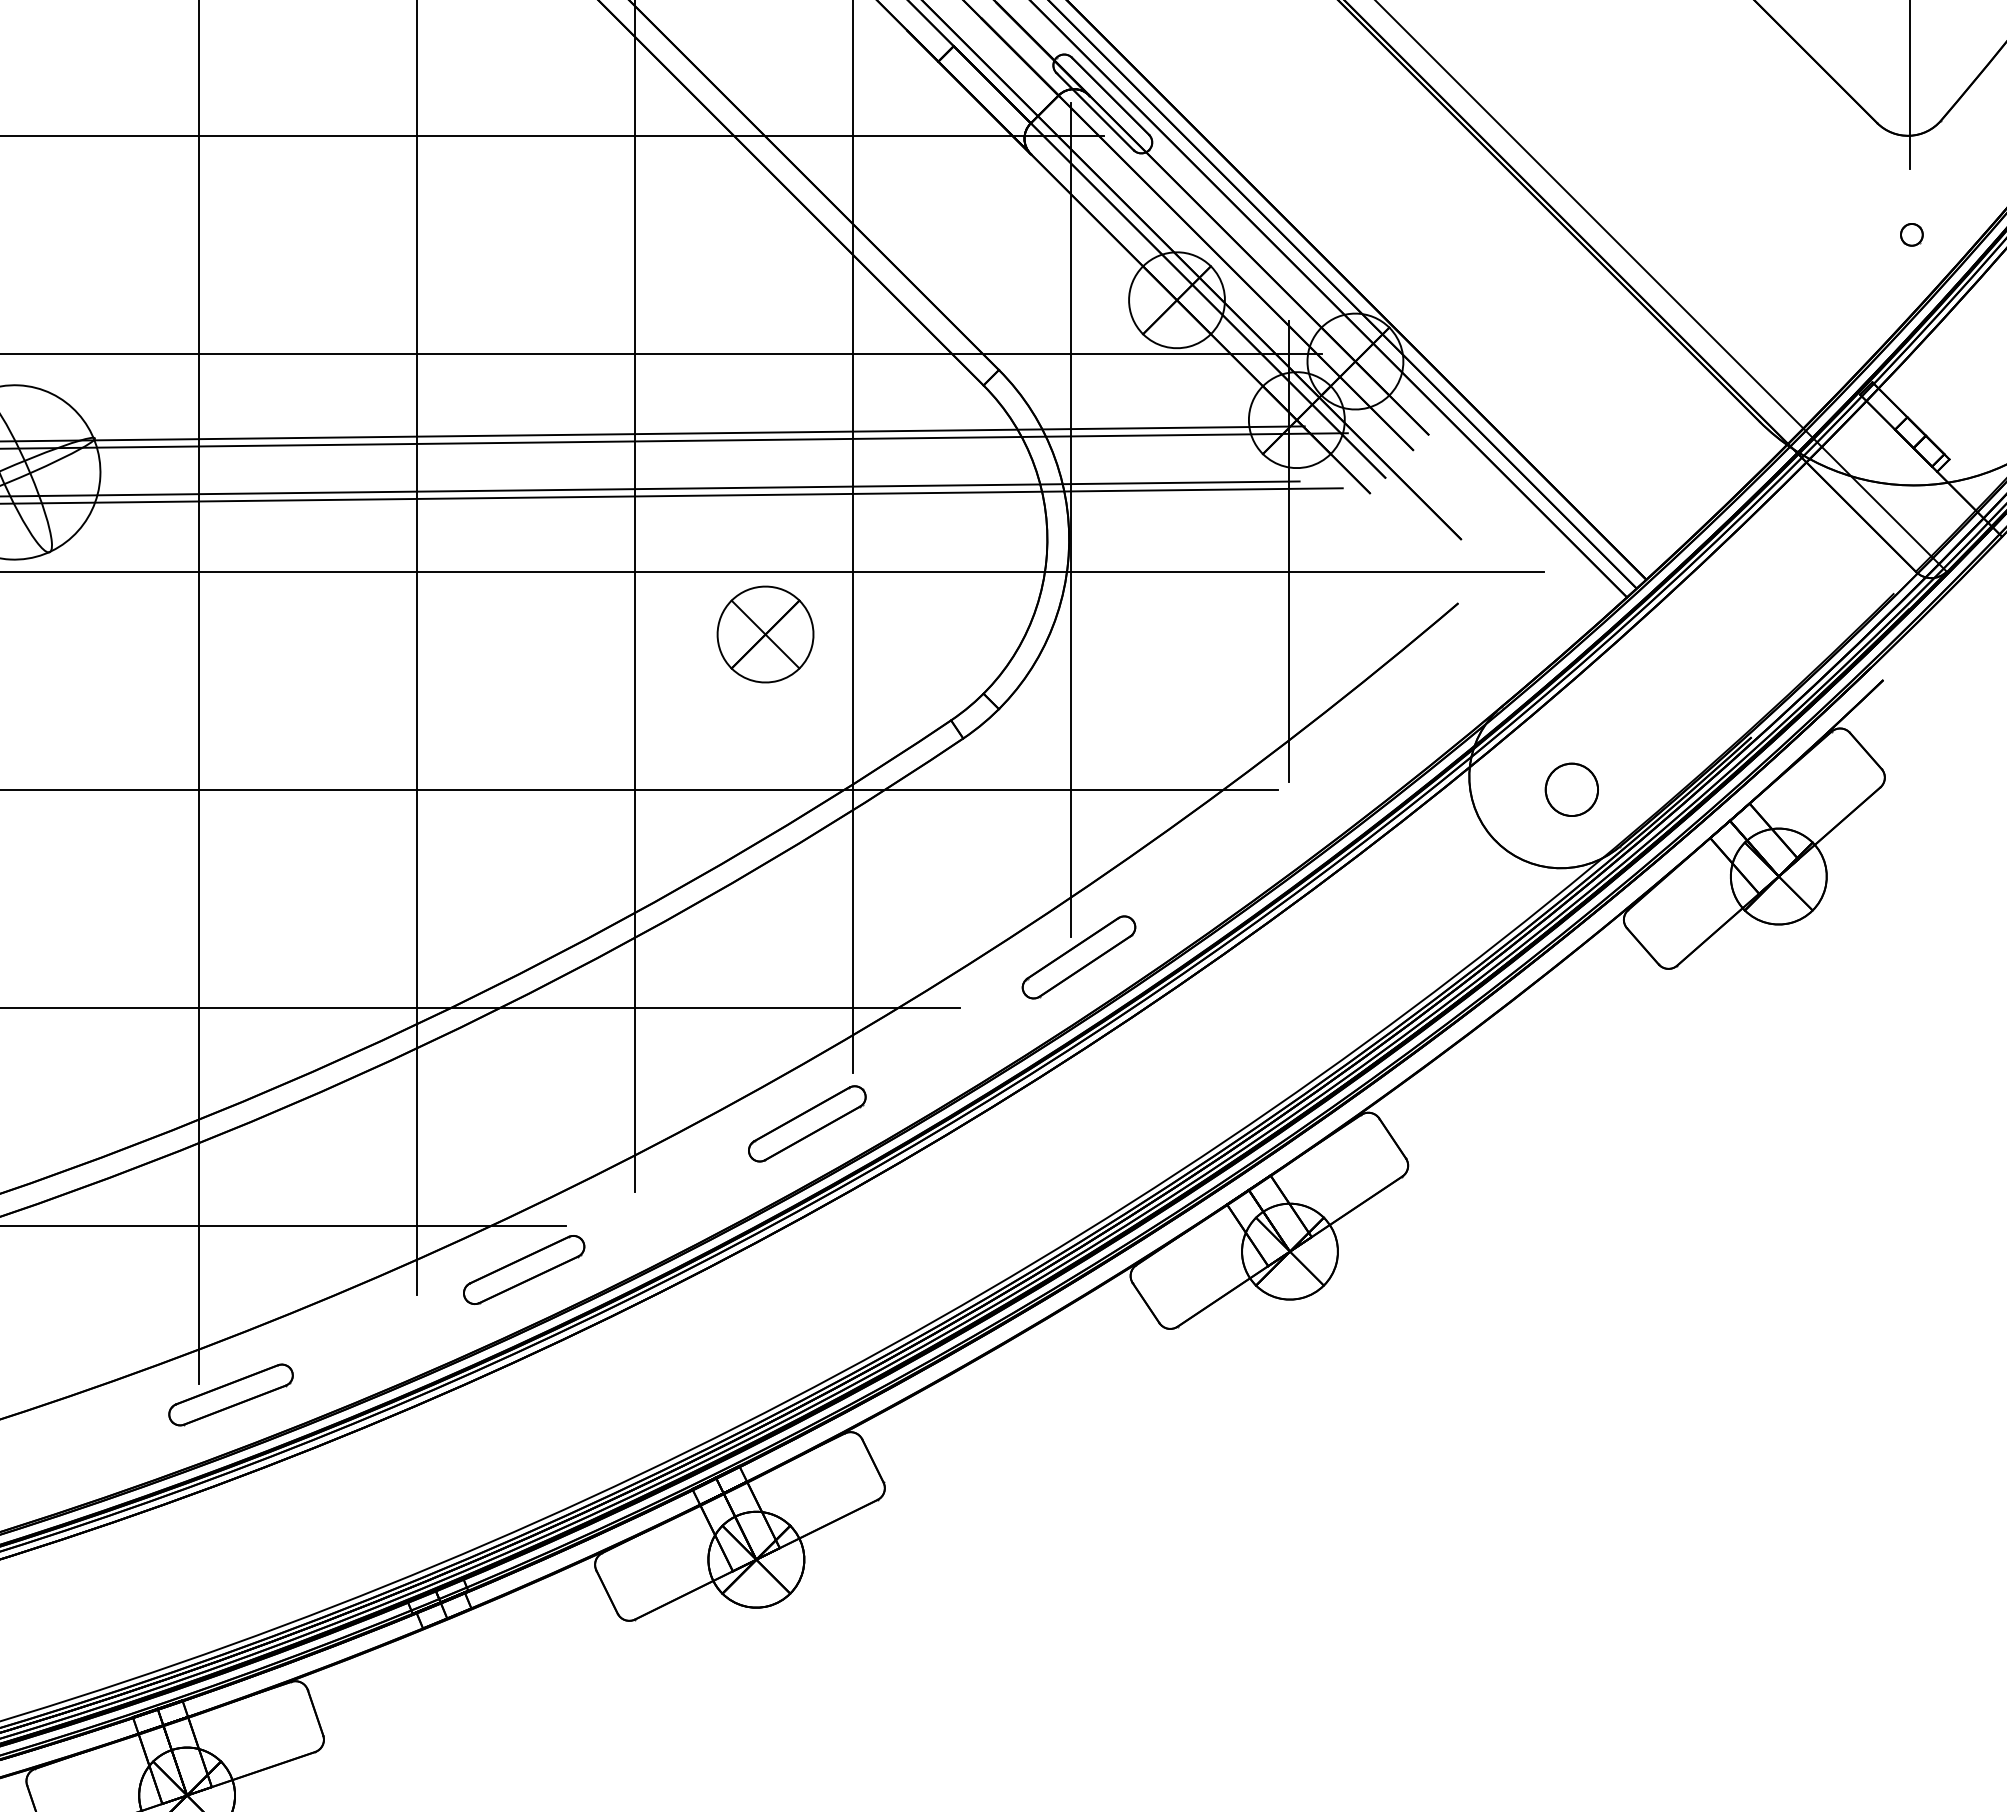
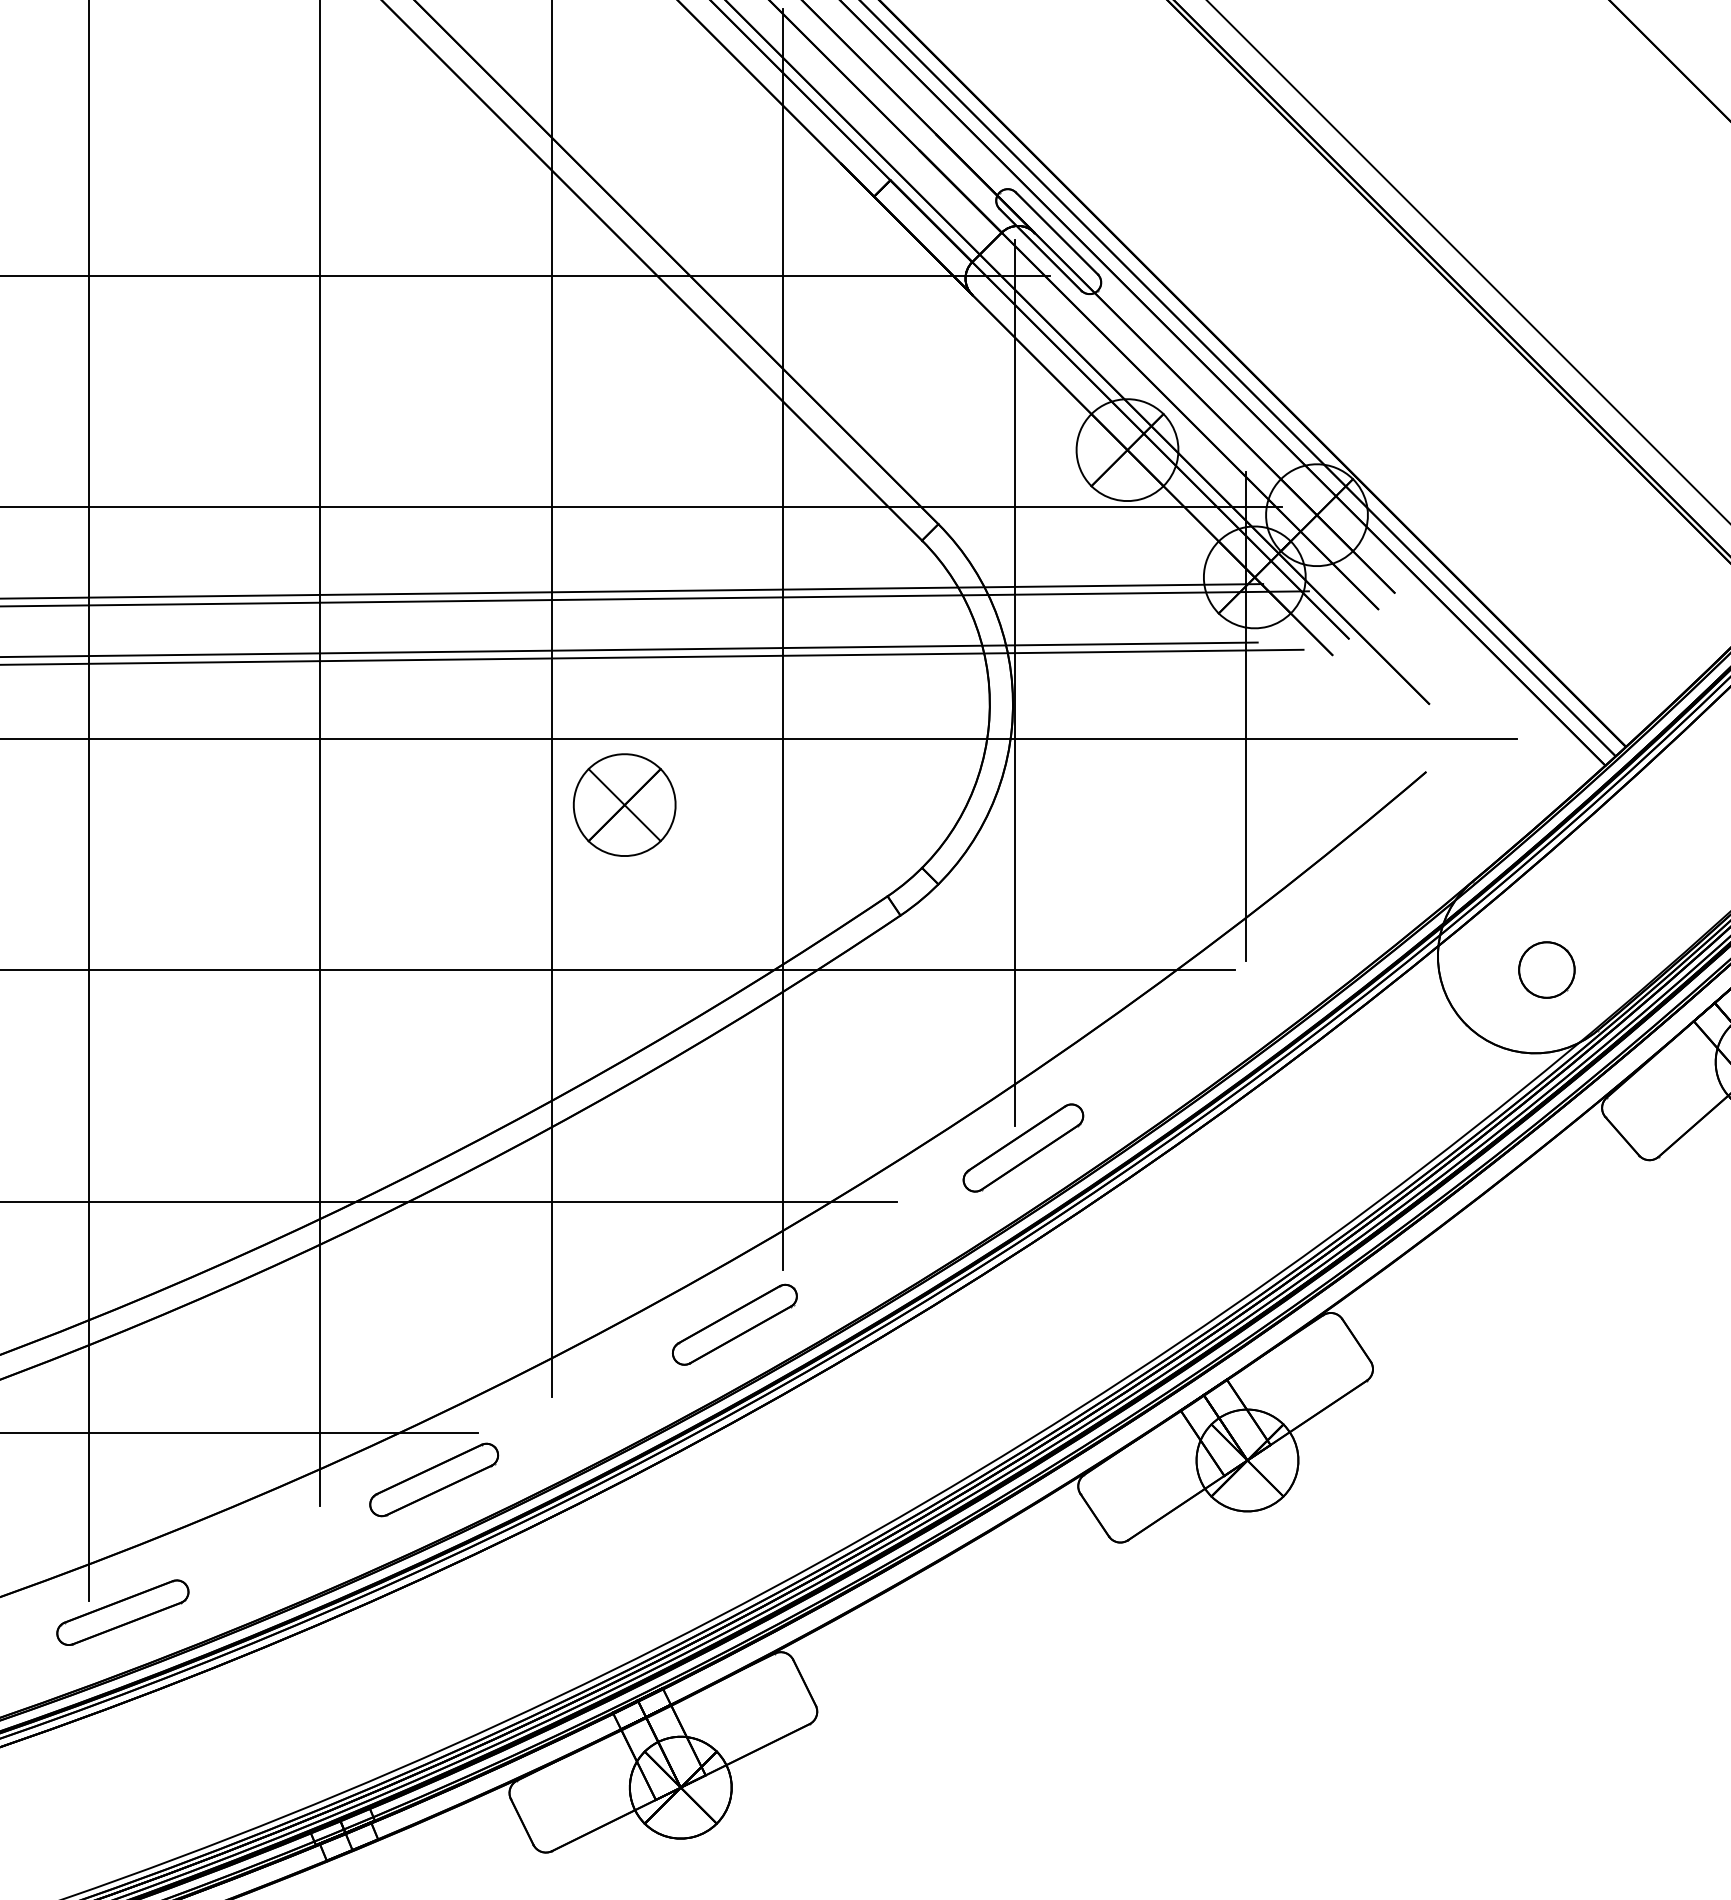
part: (765, 634) -> (624, 805), moved

